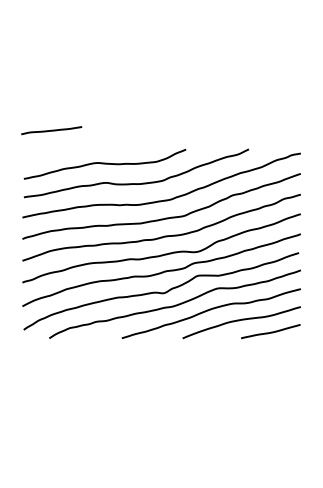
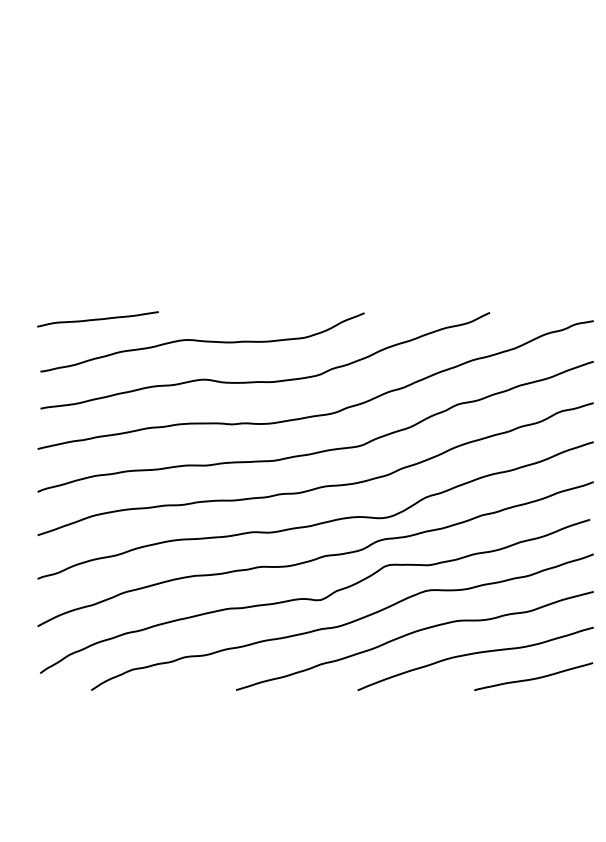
line: (51, 130) -> (97, 318), moved

